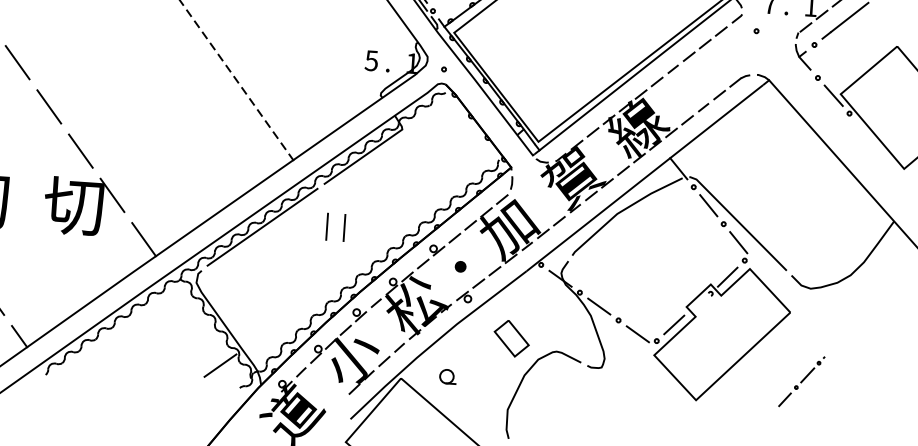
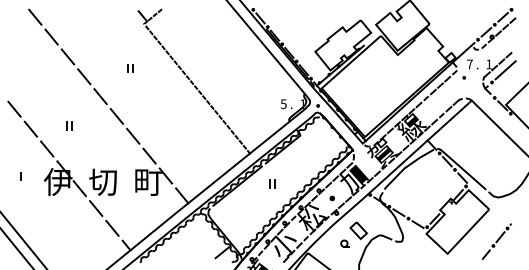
text: (75, 204) -> (148, 181), 切 -> 町
part: (336, 226) -> (272, 183), size x0.62
part: (447, 376) -> (344, 243), moved
part: (801, 381) -> (496, 241), size x1.43

